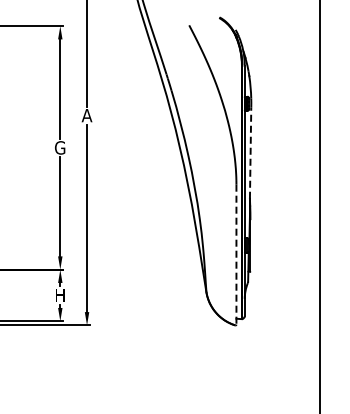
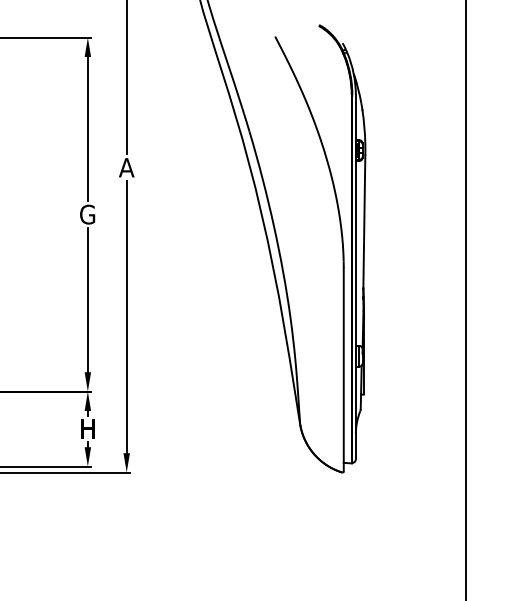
line: (250, 153) -> (364, 222), dashed -> solid
line: (236, 254) -> (343, 369), dashed -> solid

